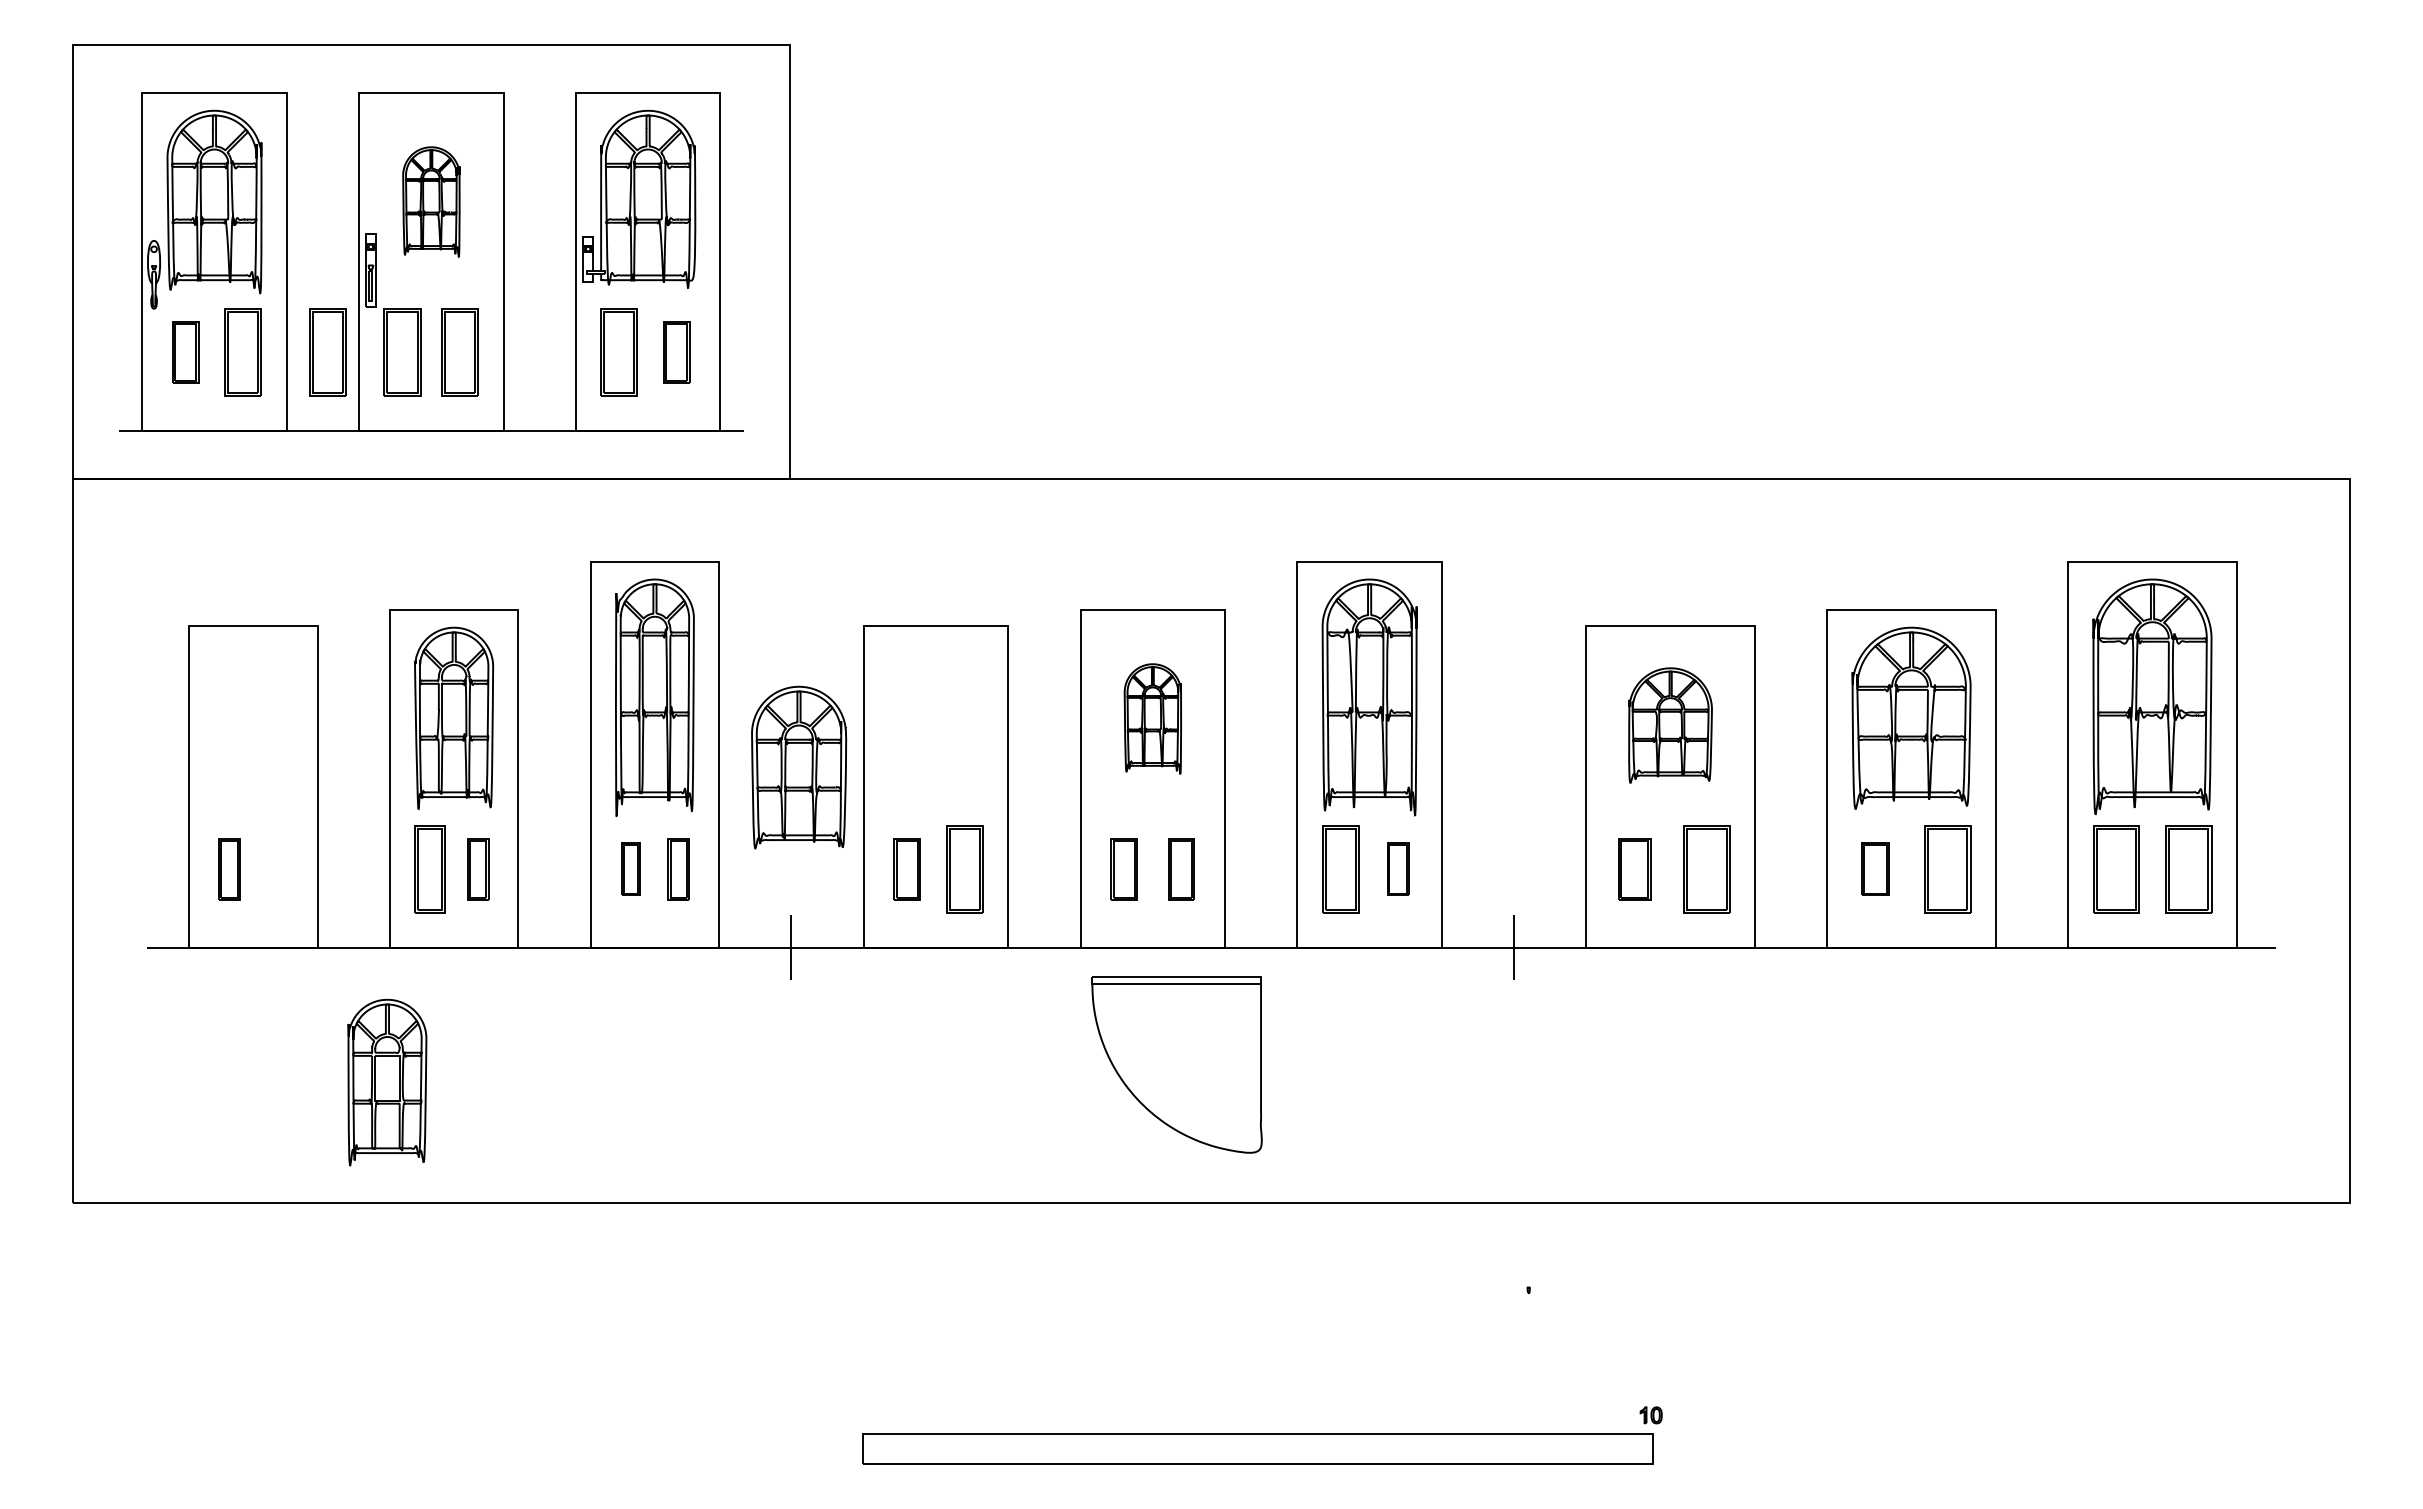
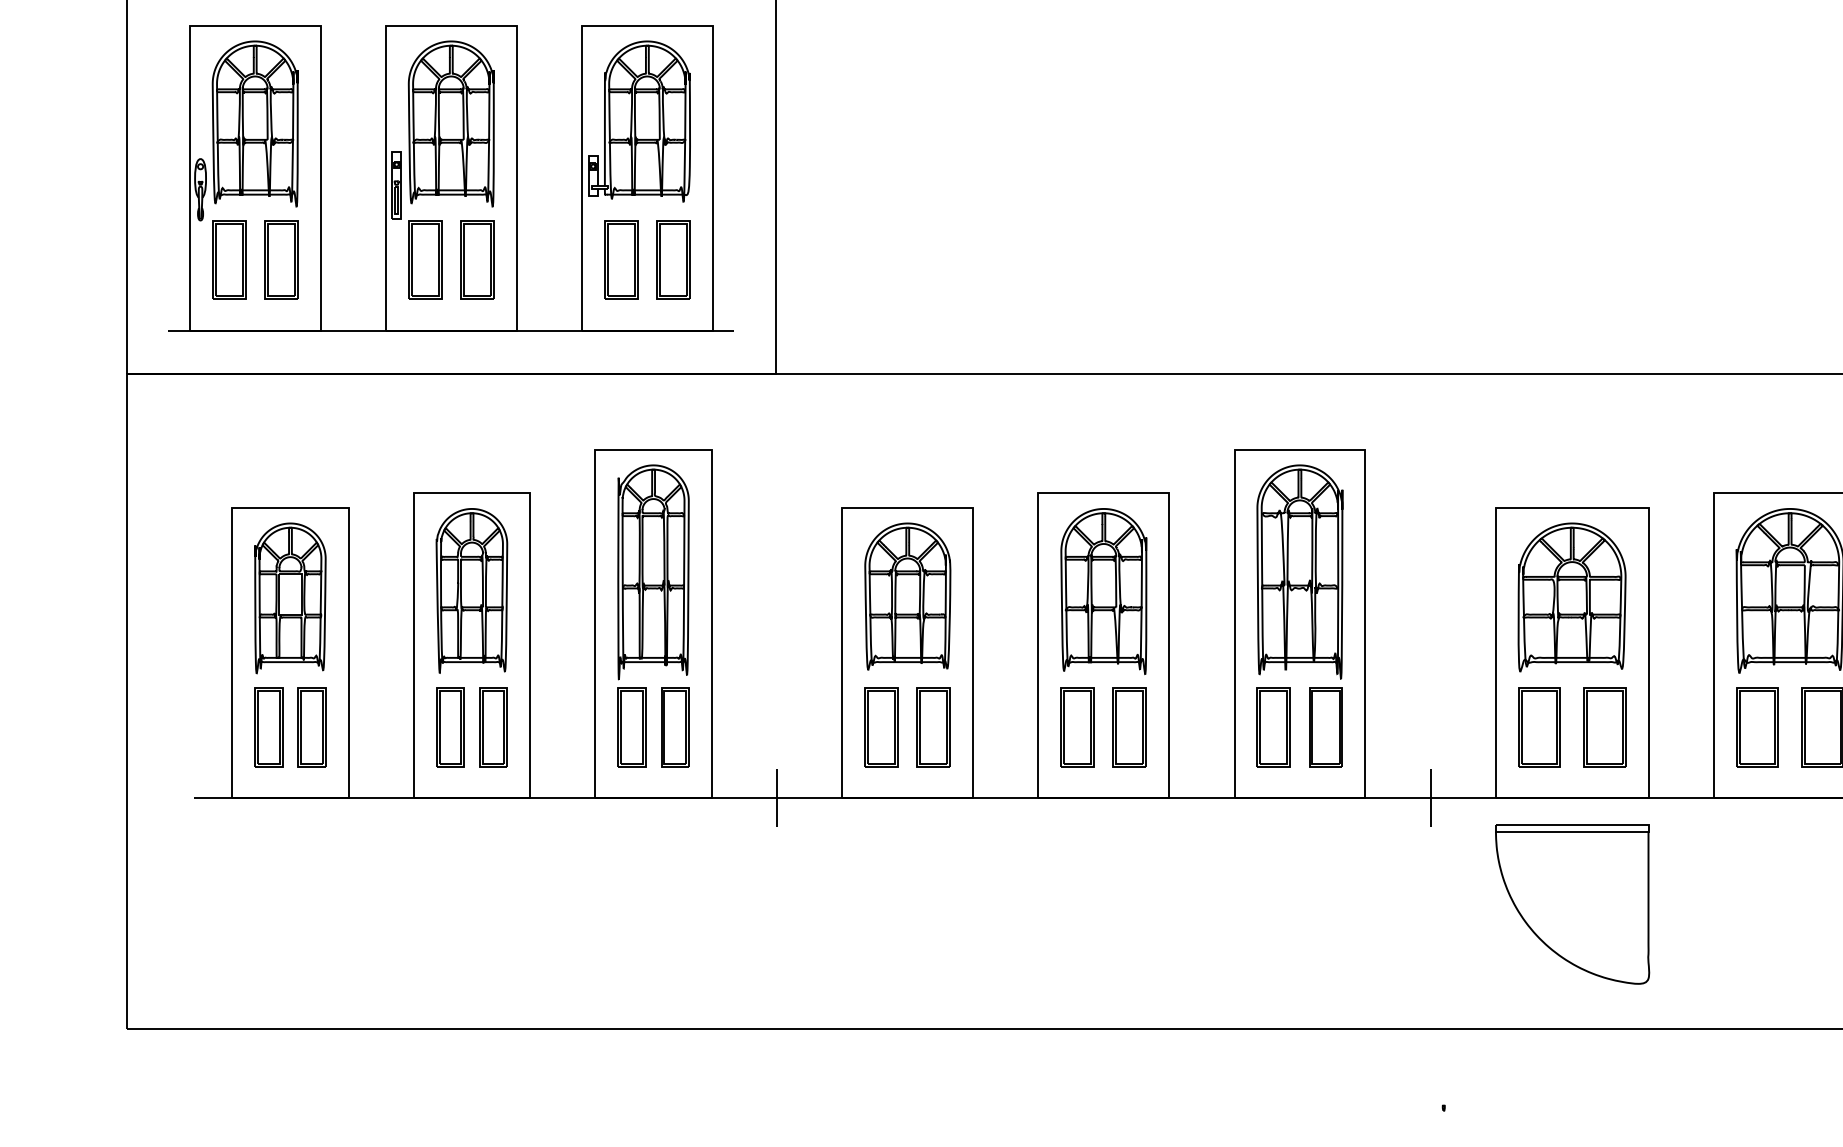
part: (431, 201) -> (451, 123), size x1.67
part: (185, 352) -> (229, 260), size x1.43
part: (327, 352) -> (357, 260), removed
part: (676, 352) -> (673, 260), size x1.43
part: (1152, 718) -> (1103, 591), size x1.67
part: (1670, 725) -> (1572, 597), size x1.43
part: (799, 767) -> (908, 596), moved
part: (229, 869) -> (268, 727), size x1.43
part: (276, 869) -> (311, 727), added
part: (477, 869) -> (493, 727), size x1.43
part: (630, 869) -> (631, 727), size x1.67
part: (678, 869) -> (674, 727), size x1.43
part: (906, 869) -> (881, 727), size x1.43
part: (1123, 869) -> (1077, 727), size x1.43
part: (1181, 869) -> (1129, 727), size x1.43
part: (1398, 869) -> (1326, 727), size x1.67
part: (1634, 869) -> (1539, 727), size x1.43
part: (1875, 869) -> (1757, 727), size x1.67
part: (1176, 1064) -> (1572, 903), moved
part: (387, 1082) -> (290, 598), moved

